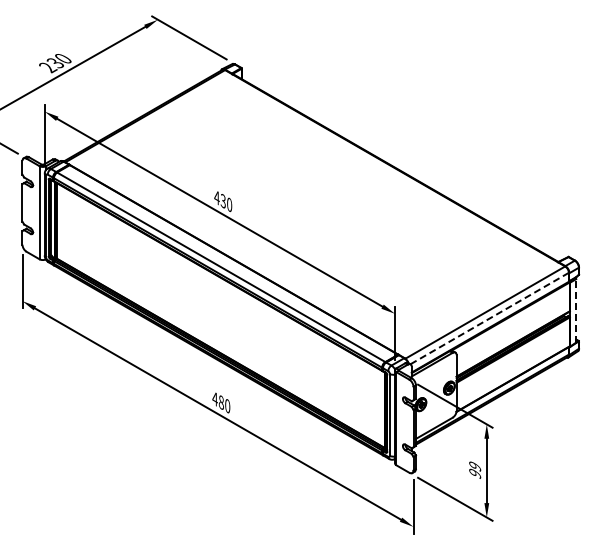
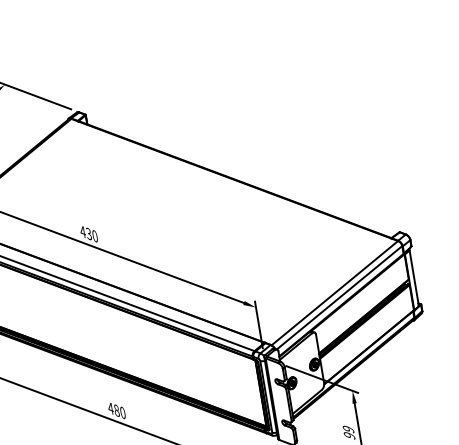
line: (576, 310) -> (414, 277), dashed -> solid
line: (490, 318) -> (340, 297), dashed -> solid

